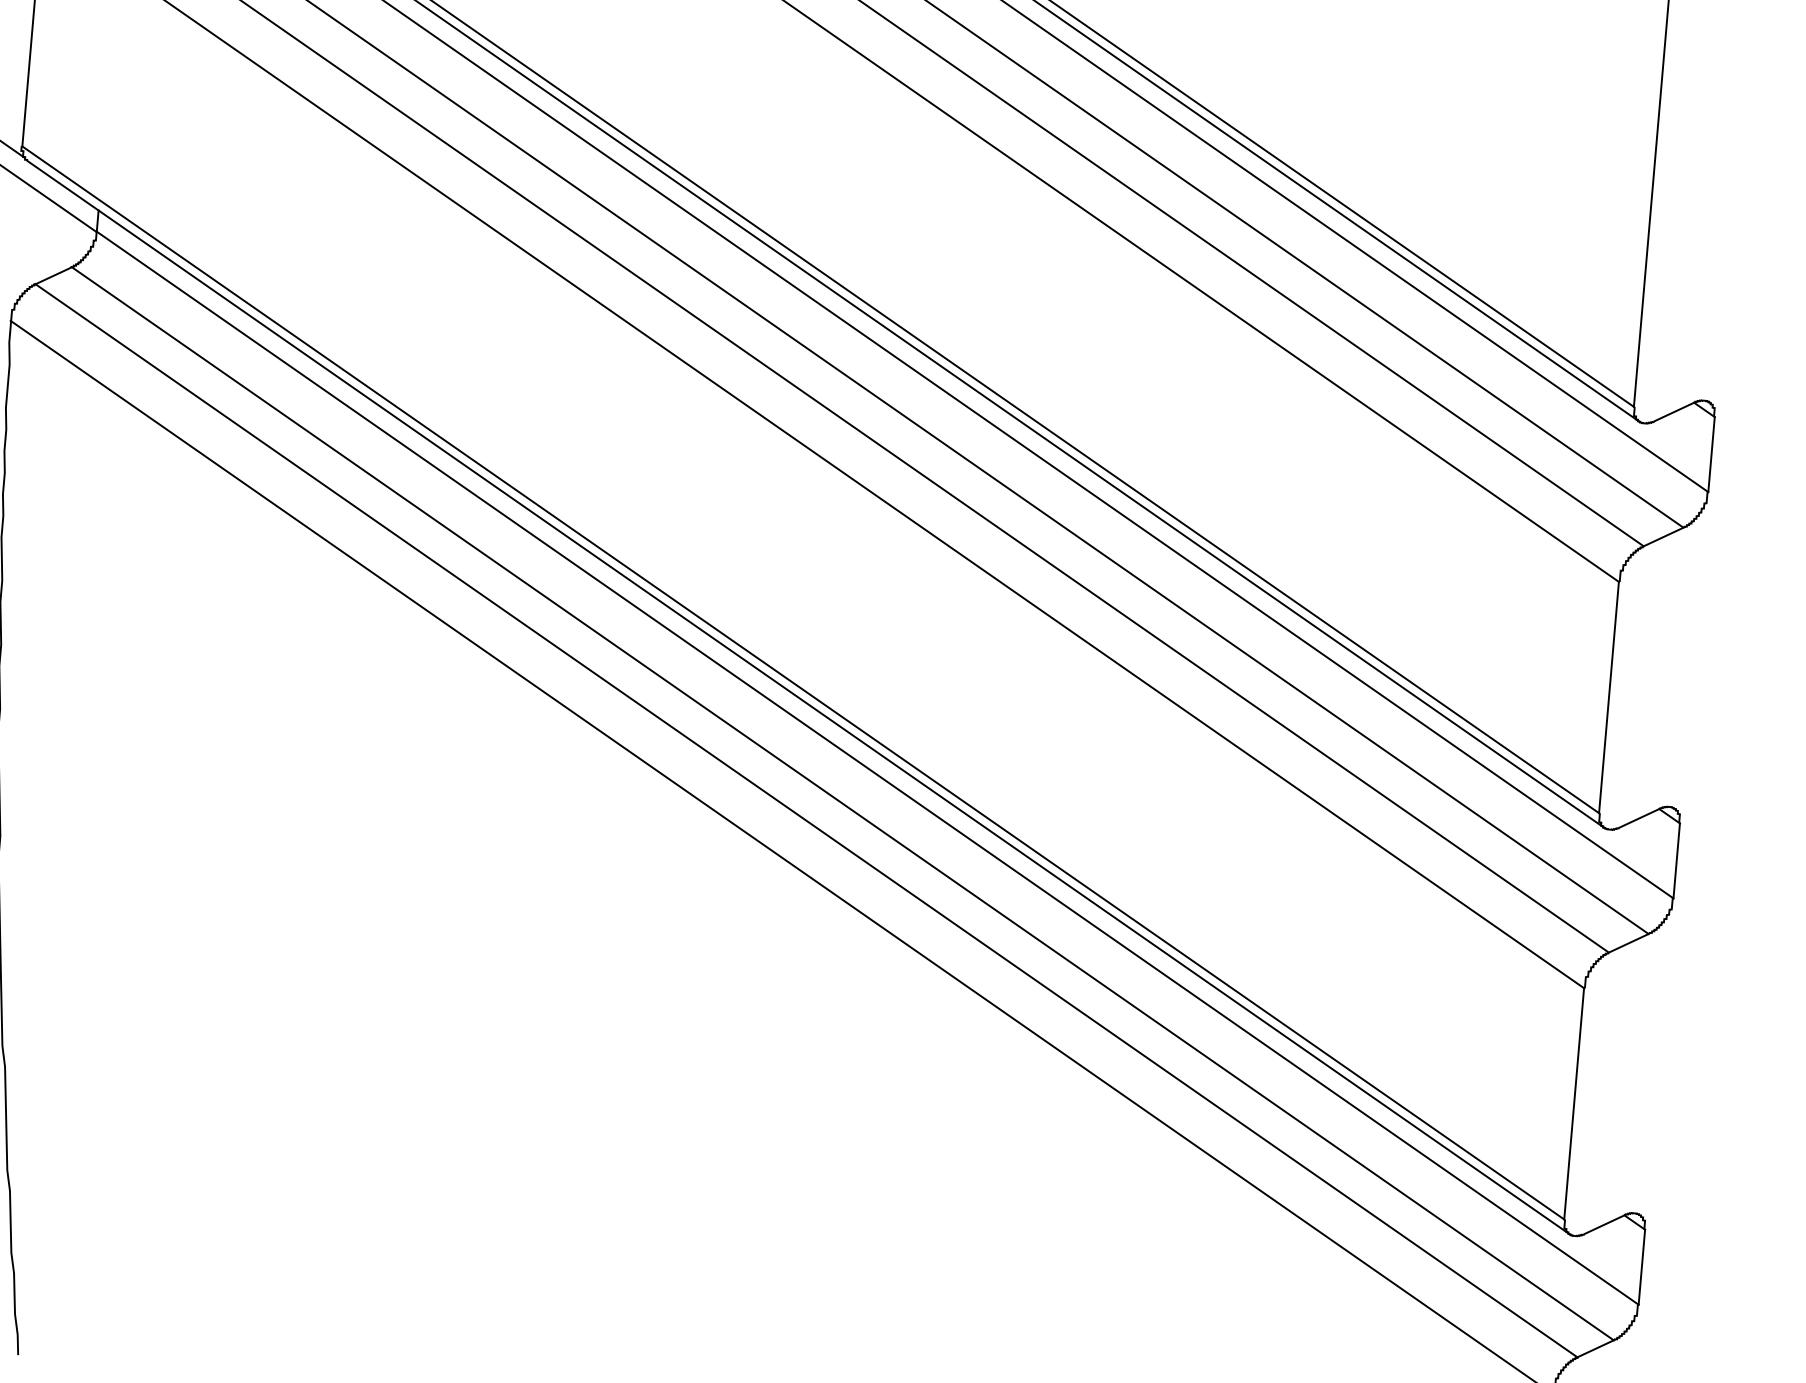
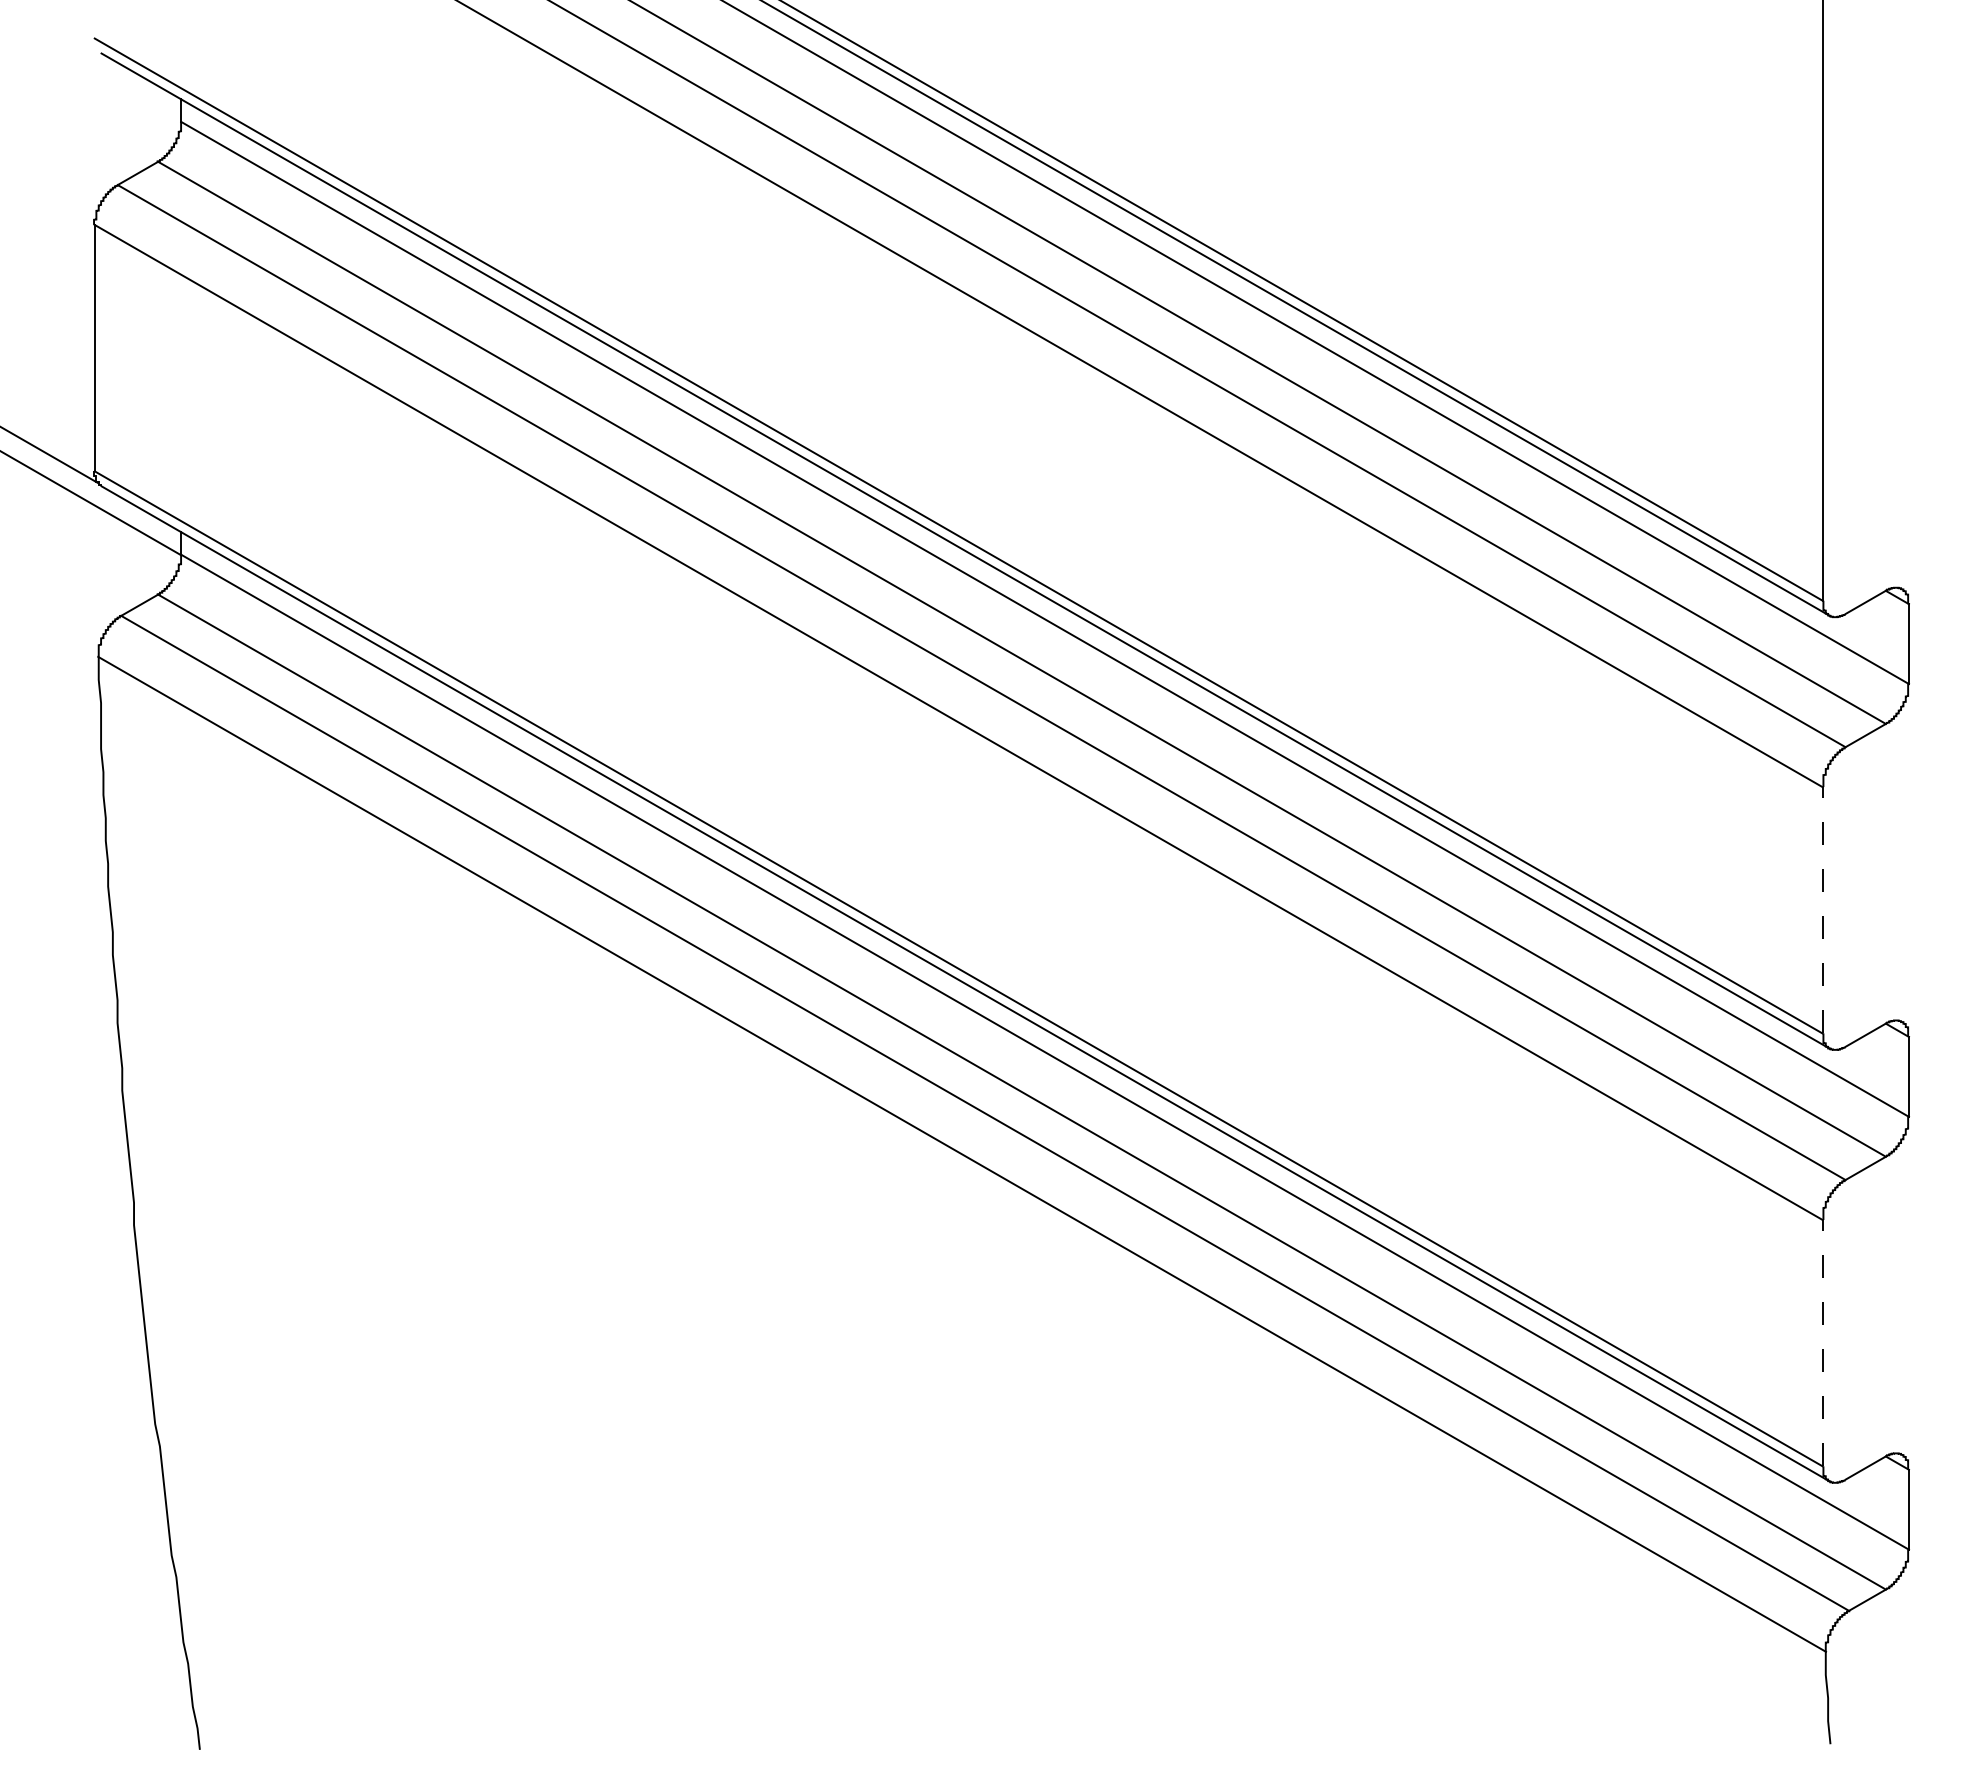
line: (1609, 696) -> (1822, 909), solid -> dashed
line: (1574, 1103) -> (1822, 1342), solid -> dashed

